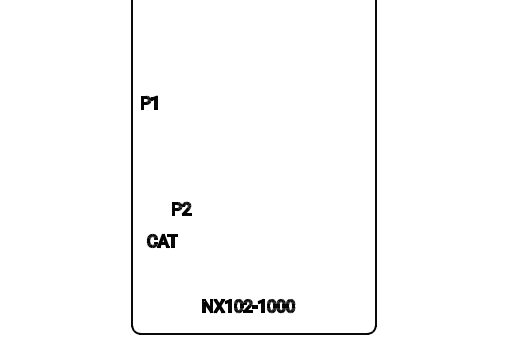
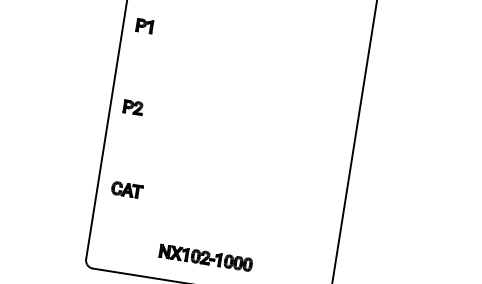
part: (149, 102) -> (144, 25), moved
part: (181, 208) -> (133, 107), moved
part: (162, 240) -> (127, 189), moved

